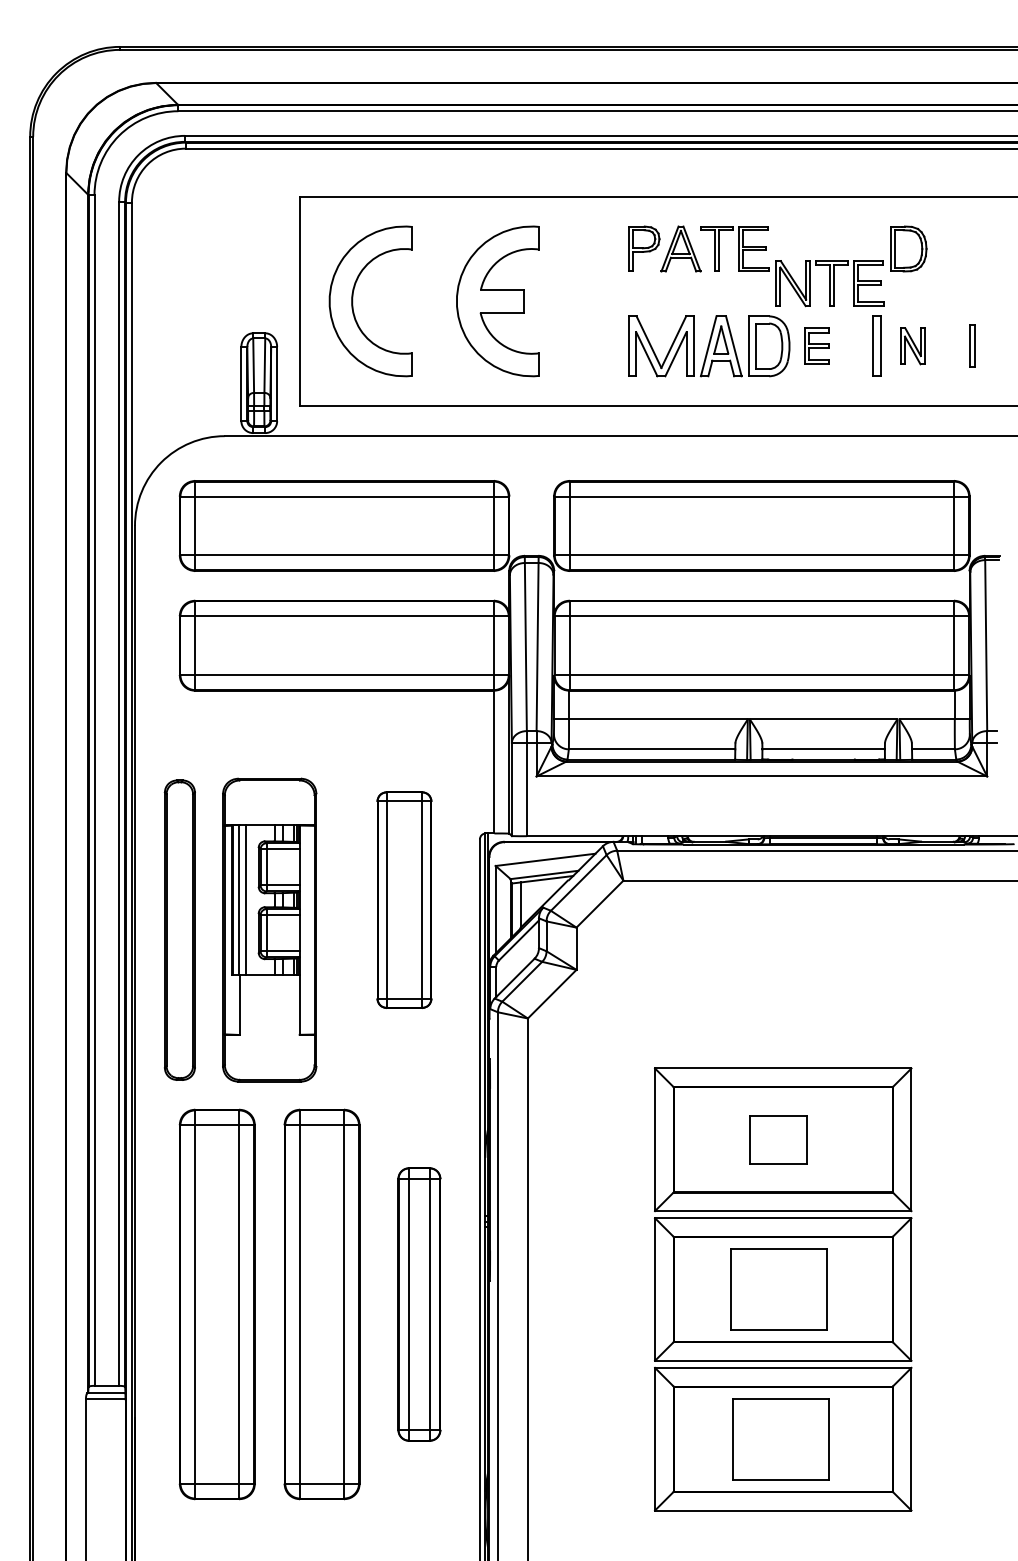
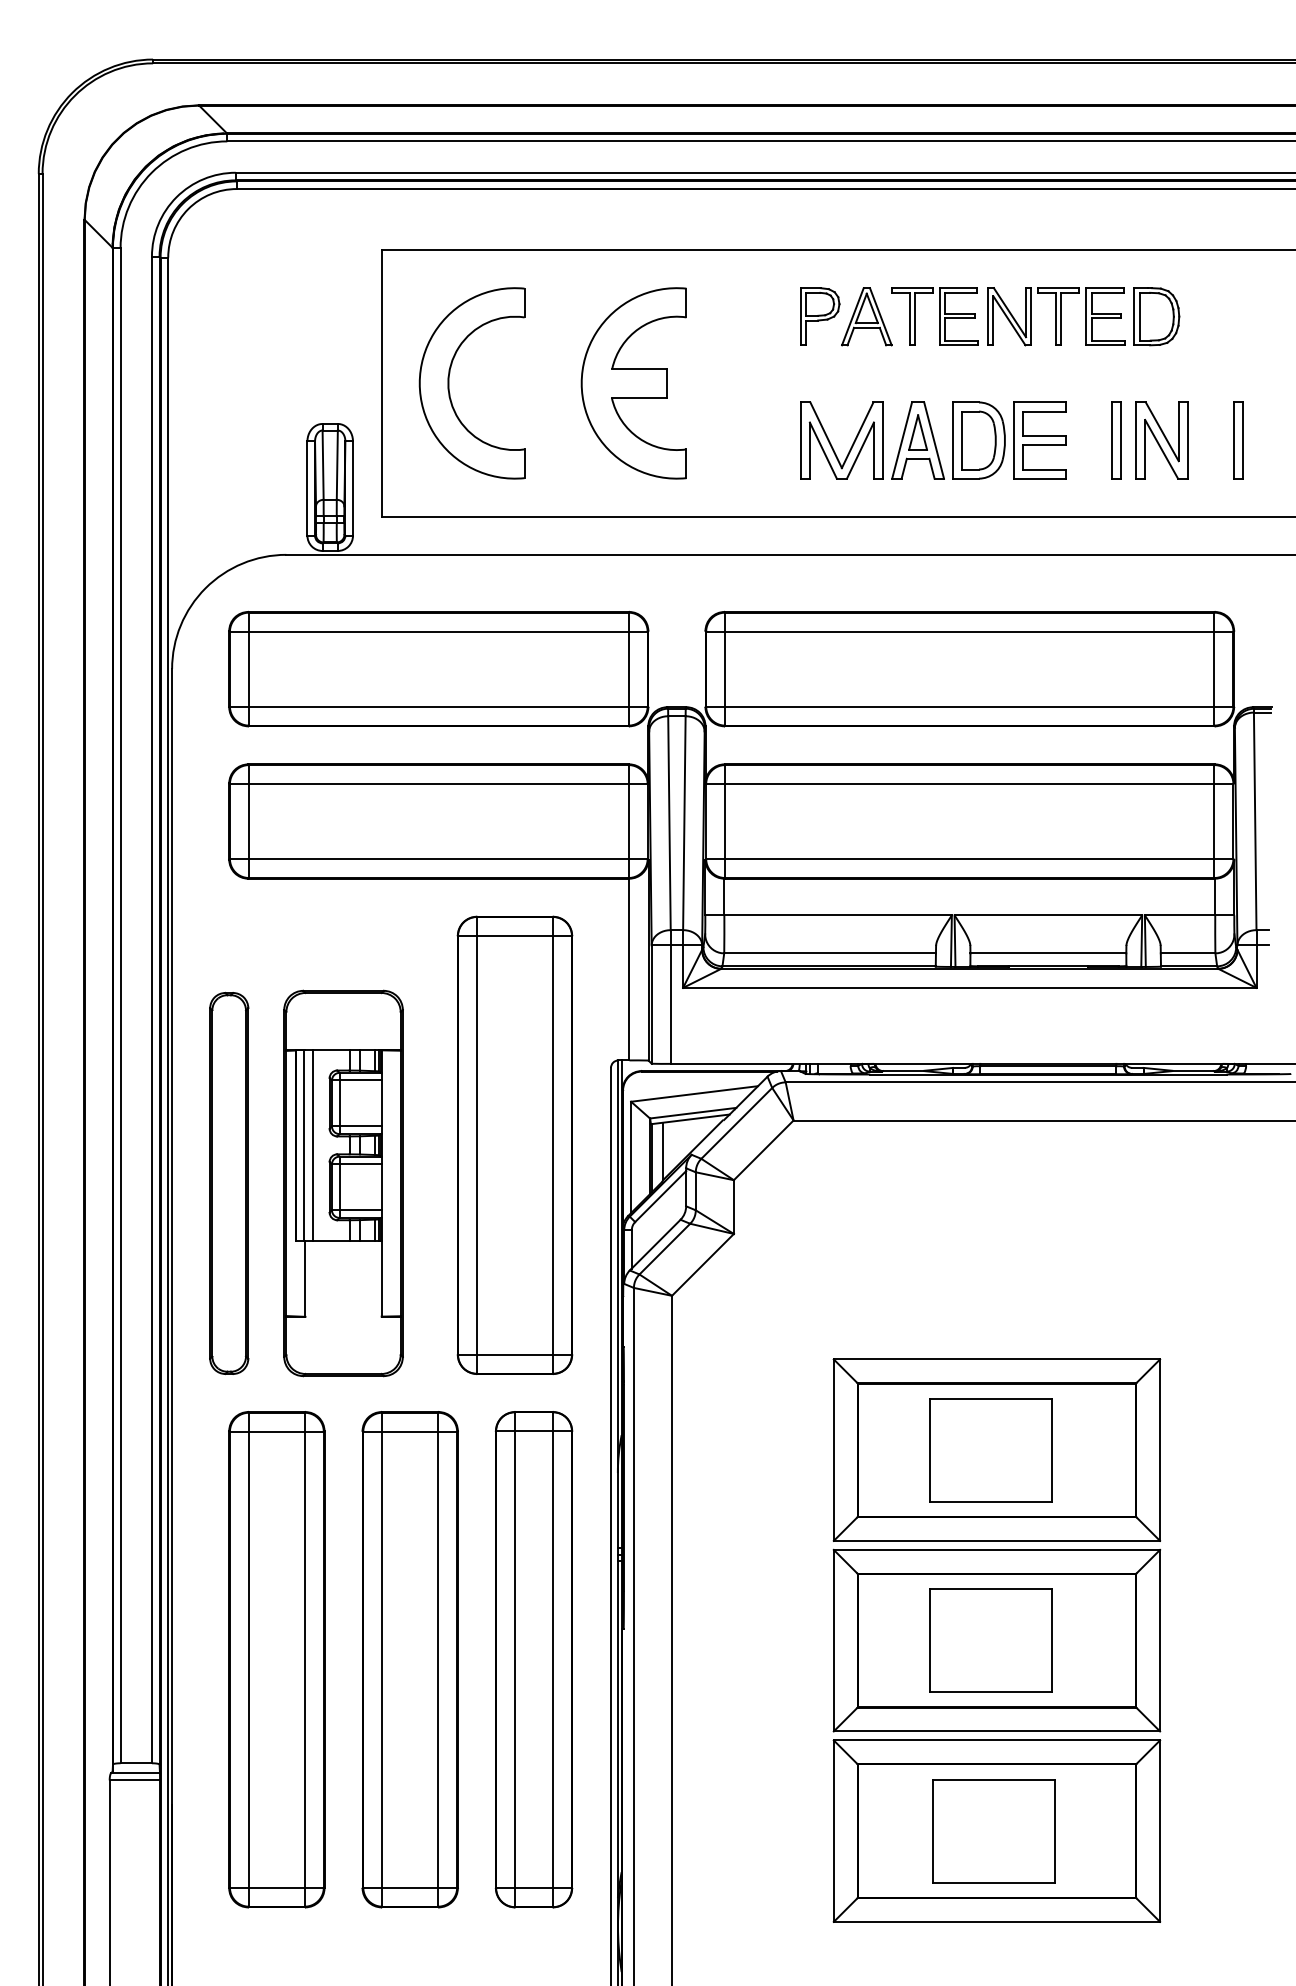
part: (830, 283) -> (1056, 316), moved
part: (816, 346) -> (1039, 440), size x1.67
part: (912, 346) -> (1161, 440), size x1.67
part: (973, 346) -> (1238, 440), size x1.43
part: (404, 899) -> (514, 1144), size x1.67
part: (778, 1140) -> (990, 1450), size x1.67
part: (419, 1304) -> (533, 1659), size x1.43

